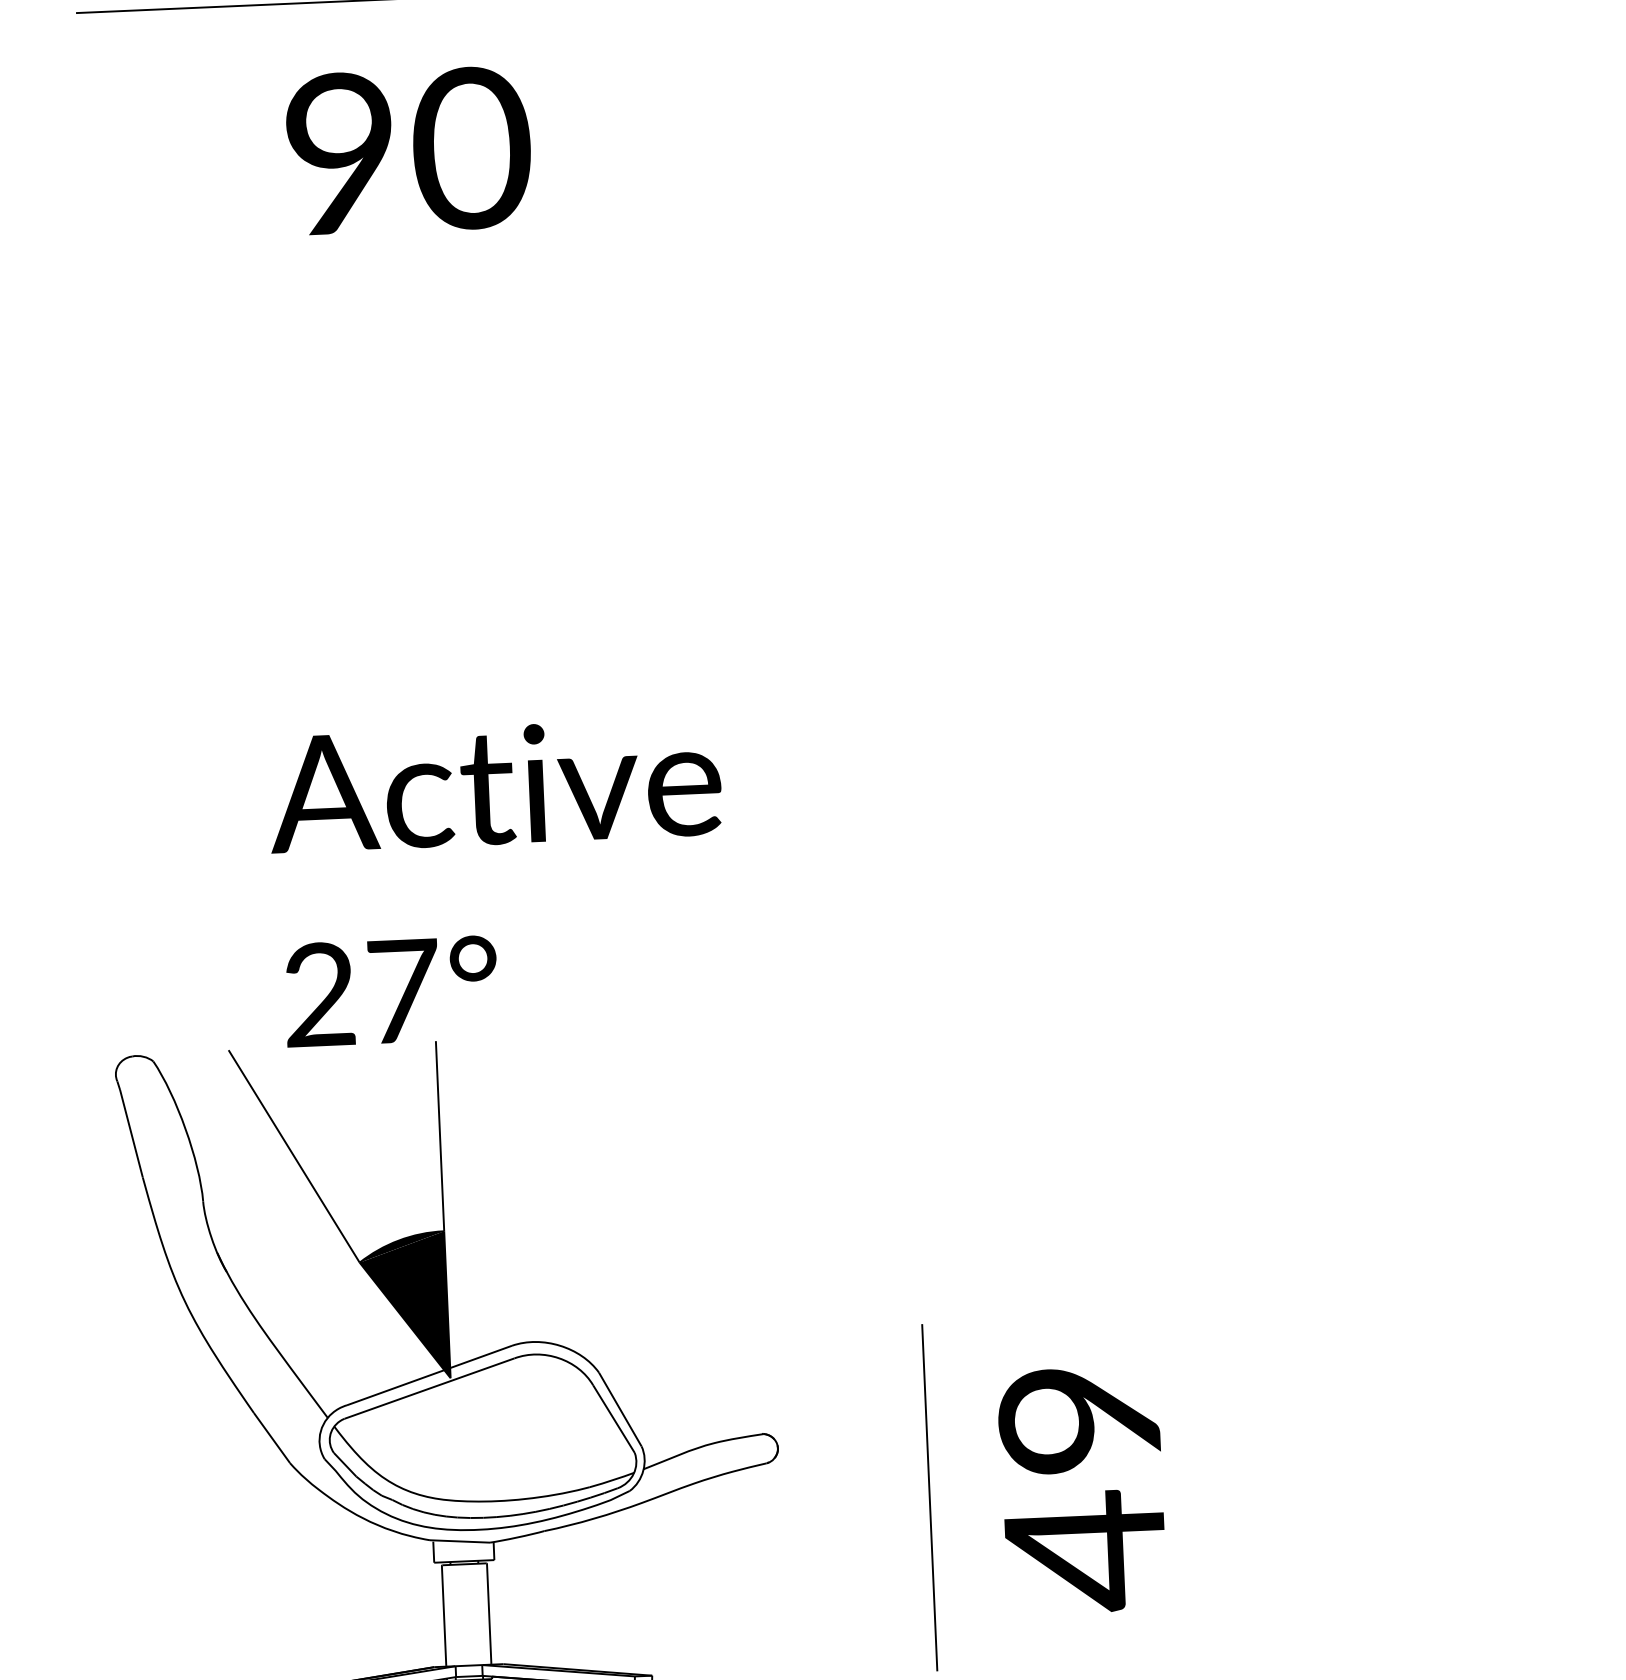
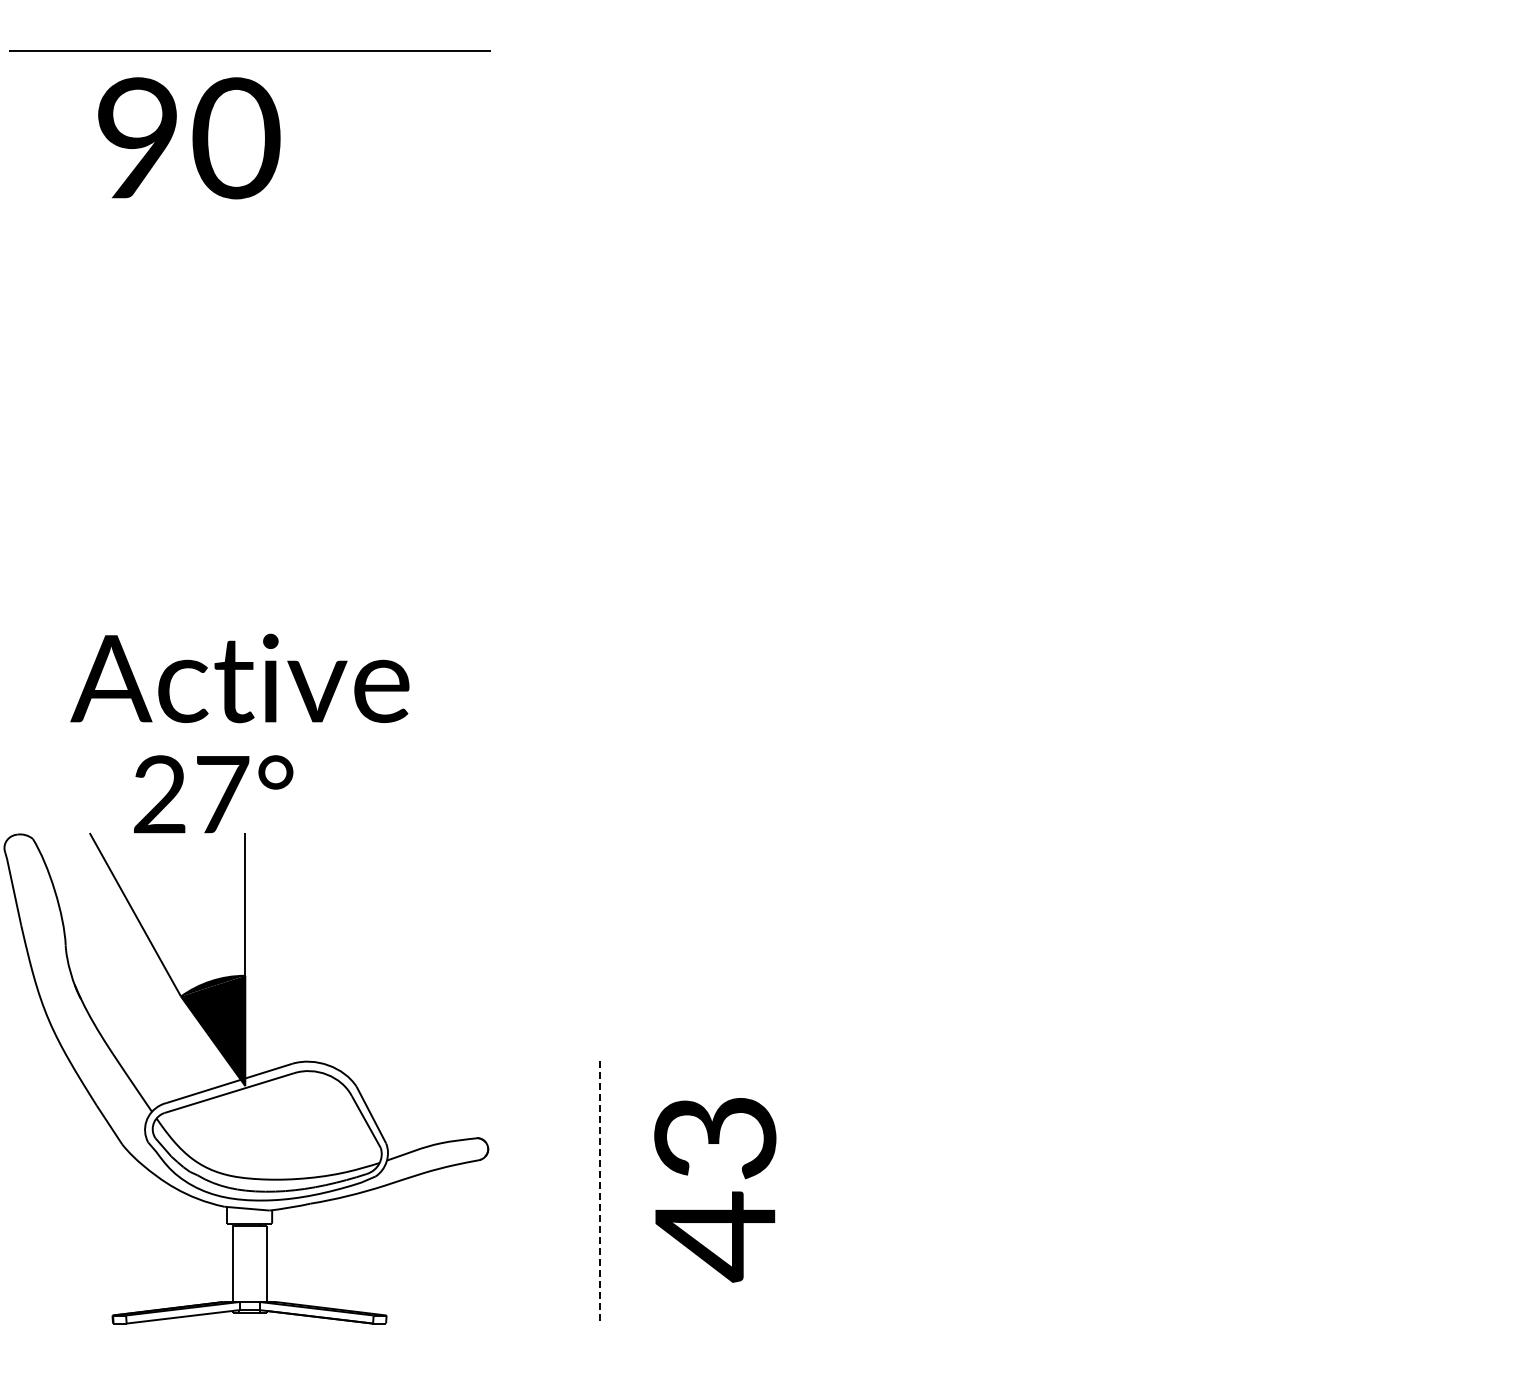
text: (409, 151) -> (189, 138), moved
text: (494, 785) -> (239, 678), moved
text: (1080, 1420) -> (715, 1138), 49 -> 43
line: (929, 1498) -> (600, 1191), solid -> dashed

